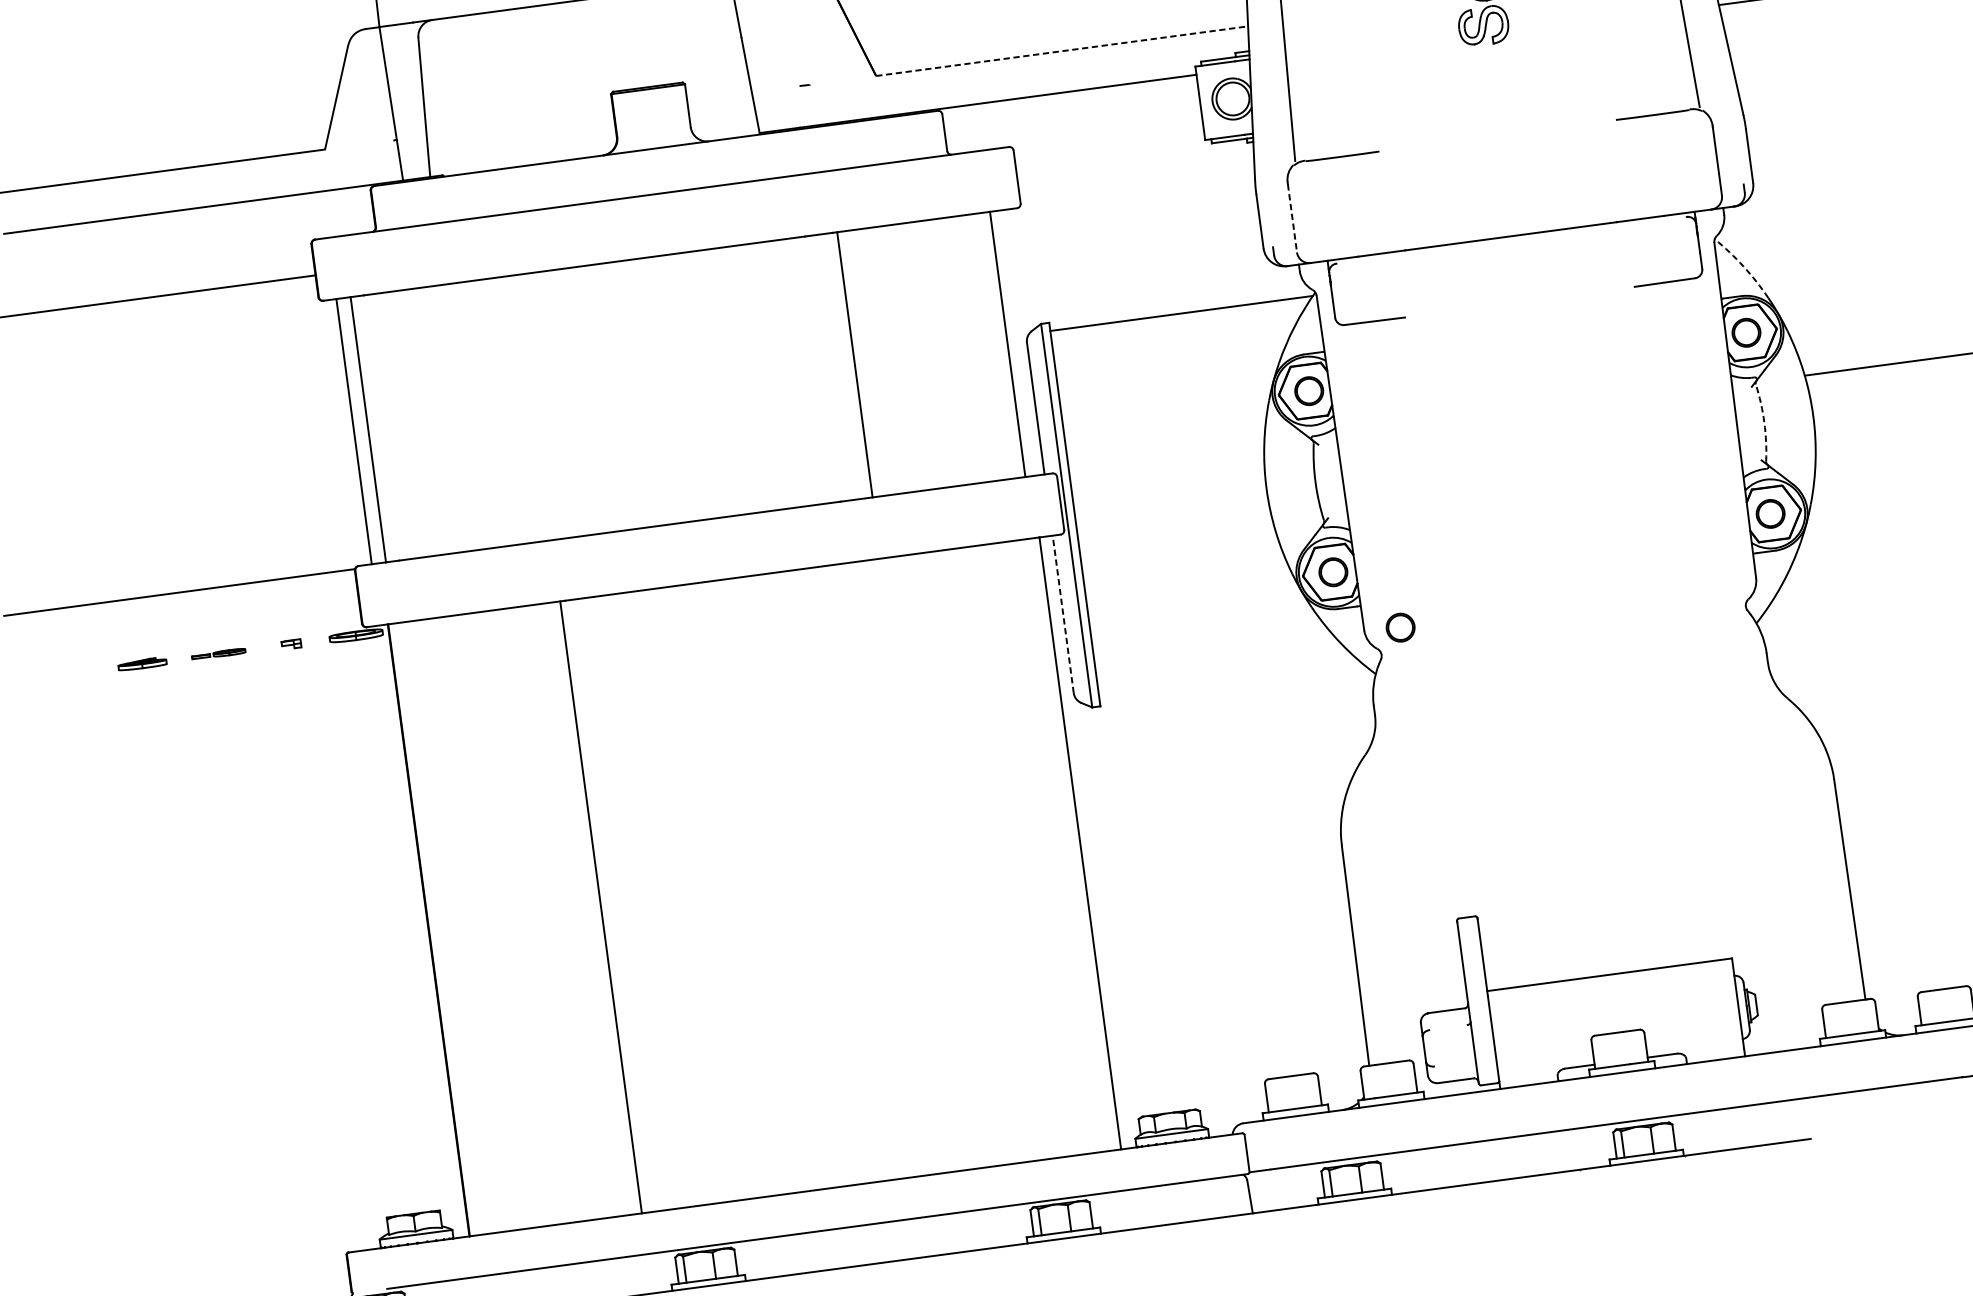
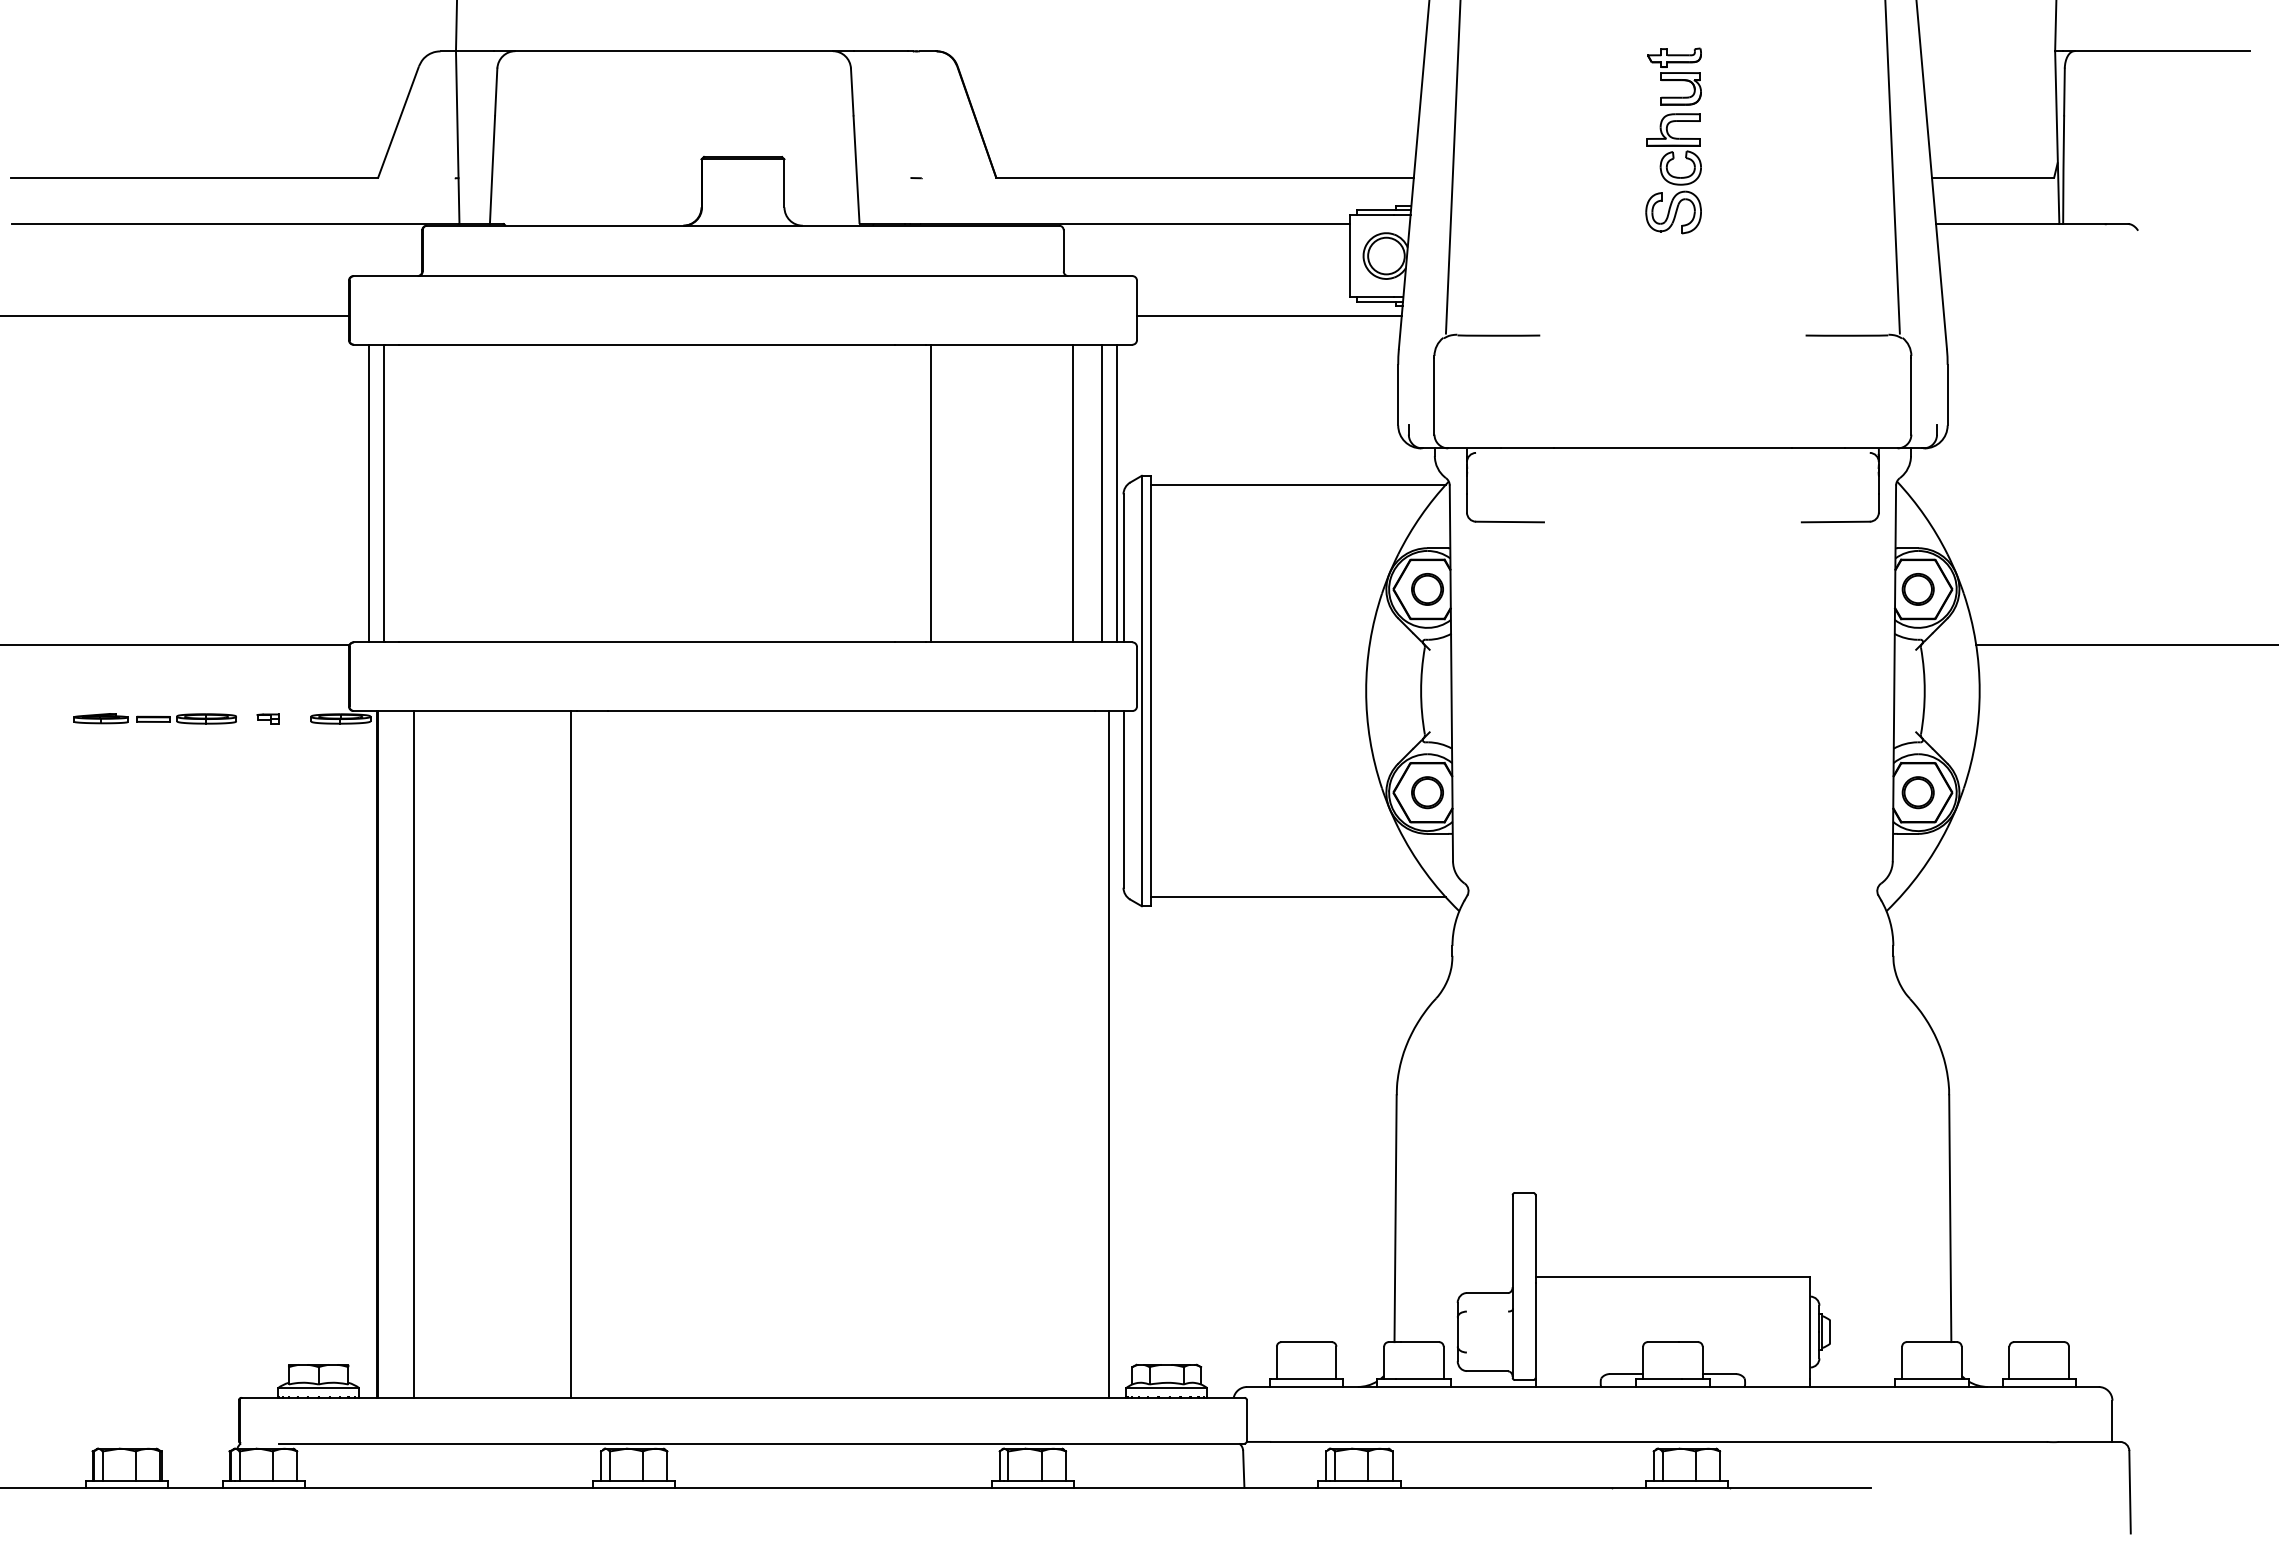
line: (1062, 51) -> (1205, 178), dashed -> solid
line: (1135, 165) -> (1269, 315), added
line: (1292, 218) -> (1434, 396), dashed -> solid
arc: (1743, 267) -> (1924, 516), dashed -> solid
line: (1020, 342) -> (1116, 493), added
line: (981, 347) -> (1072, 493), added
arc: (1764, 423) -> (1924, 691), dashed -> solid
line: (1063, 613) -> (1123, 798), dashed -> solid
part: (1400, 627) -> (1493, 863), removed
part: (218, 653) -> (186, 718), size x1.67
line: (1229, 681) -> (1297, 897), added
line: (460, 926) -> (413, 1054), added

